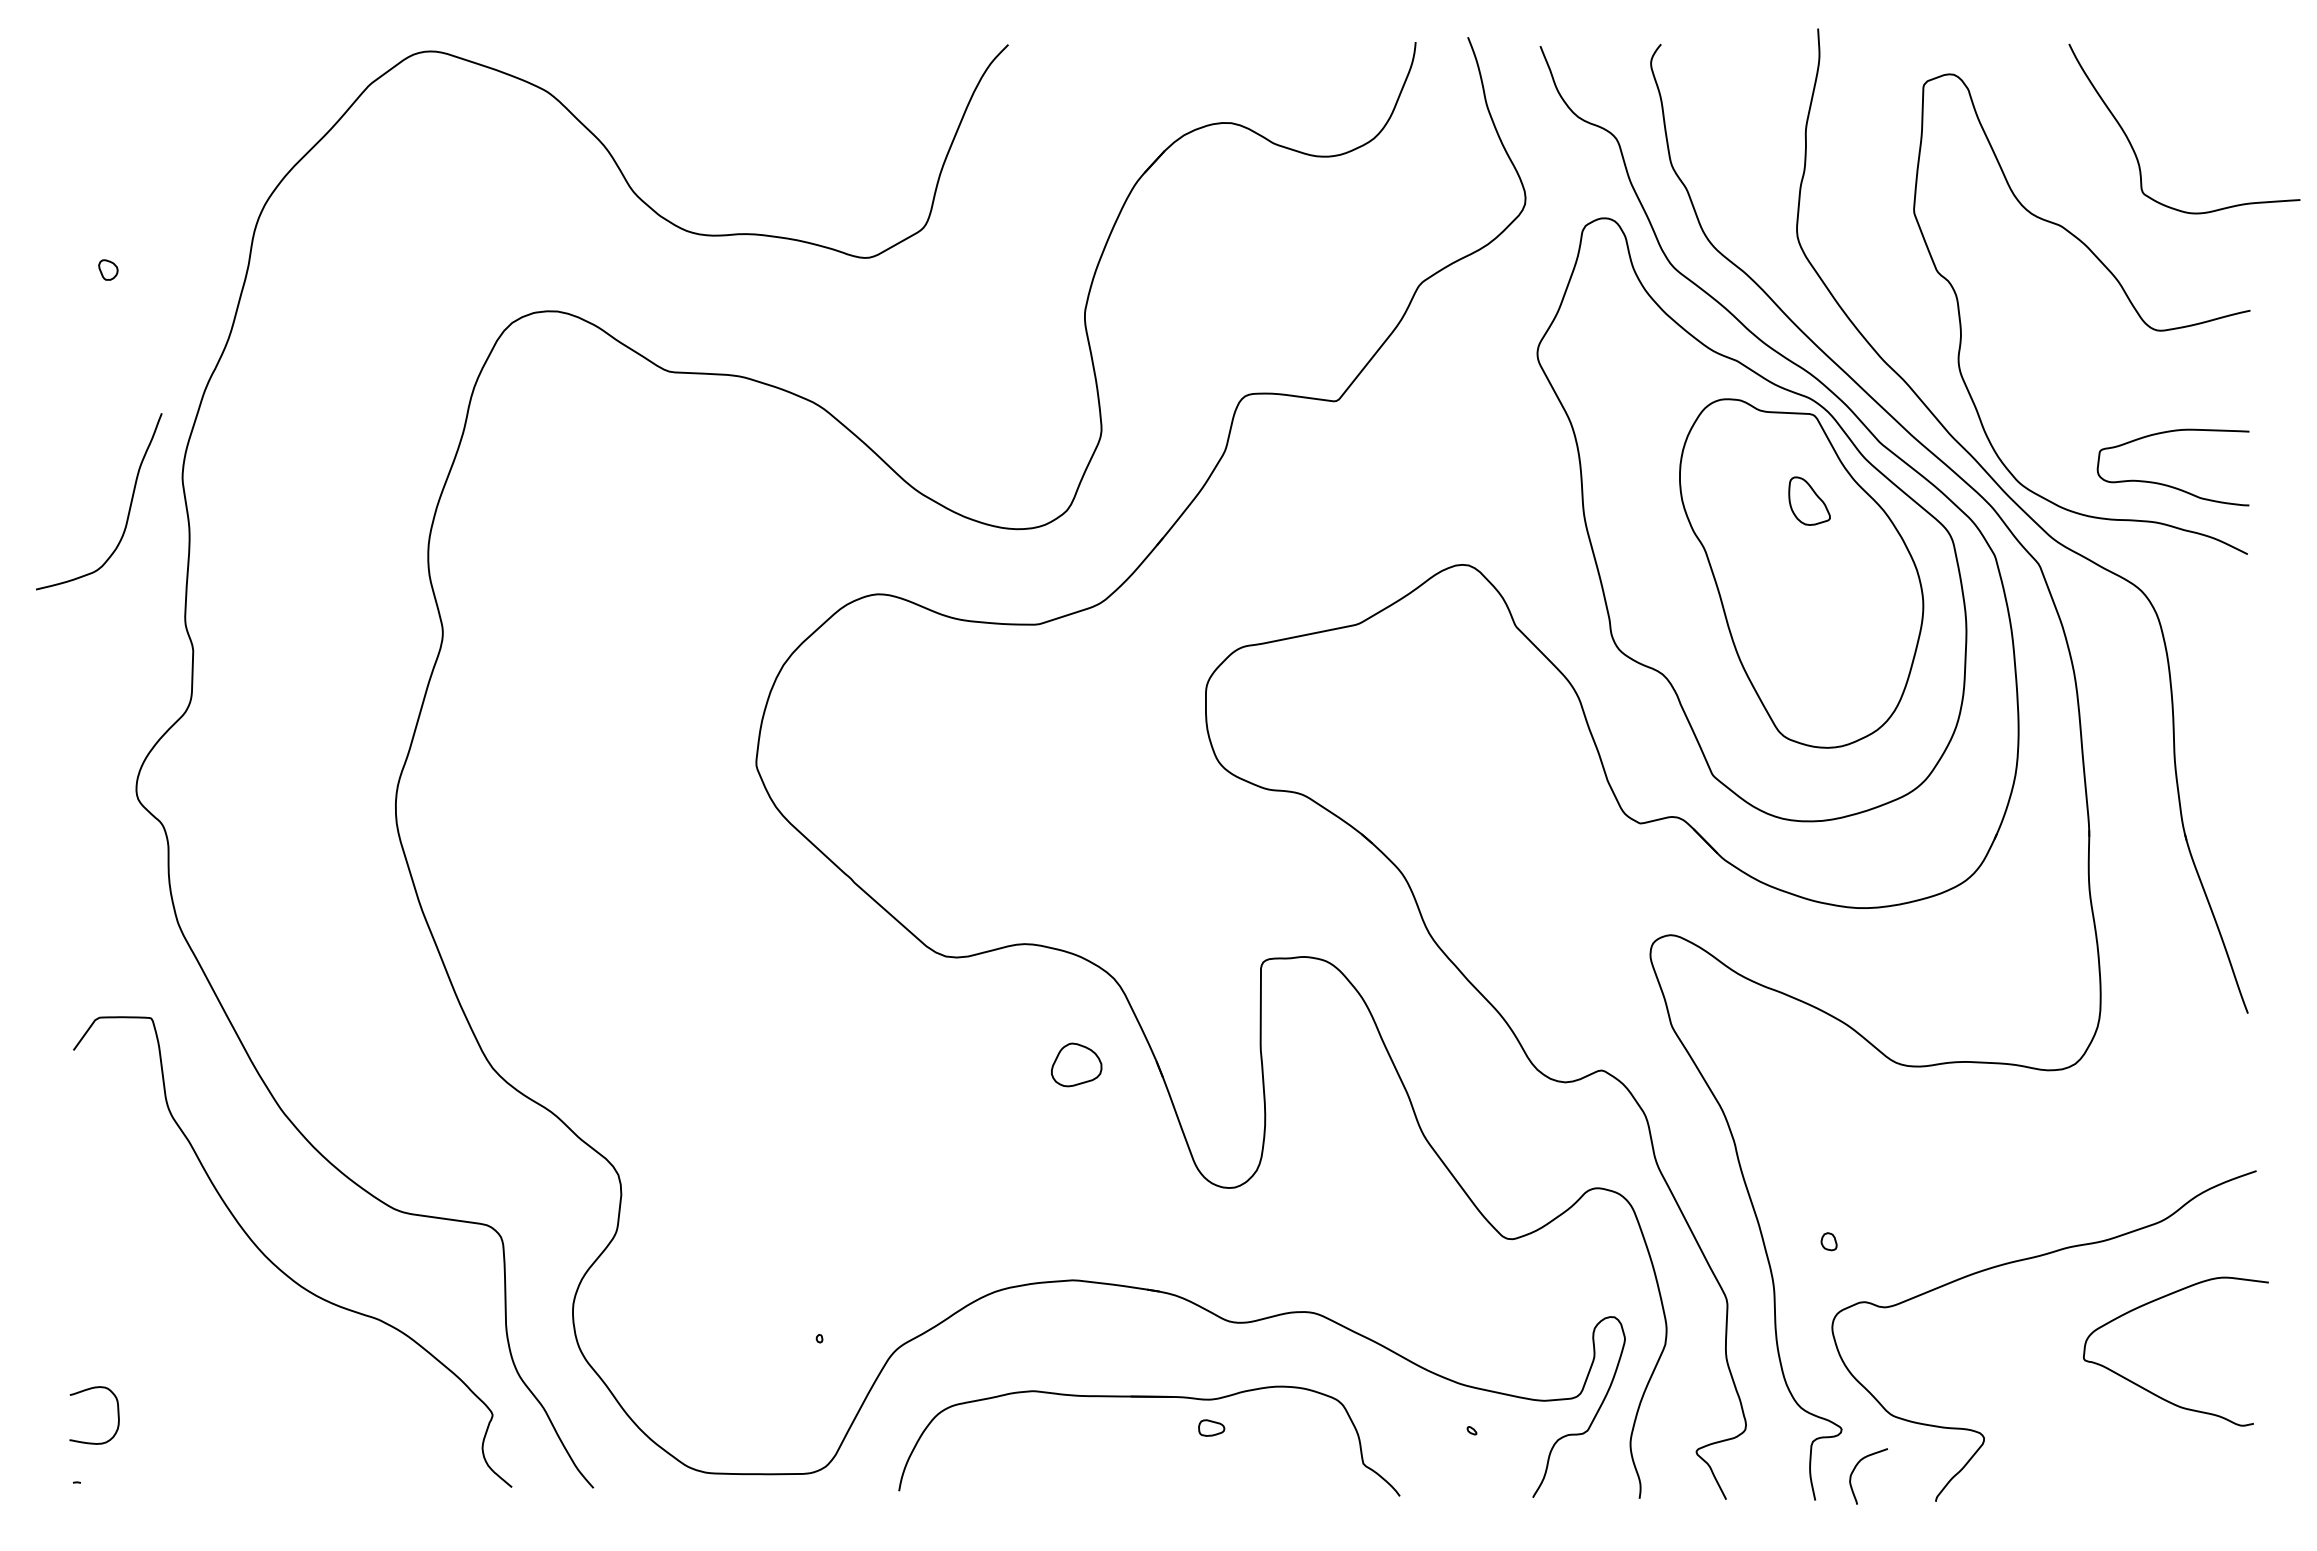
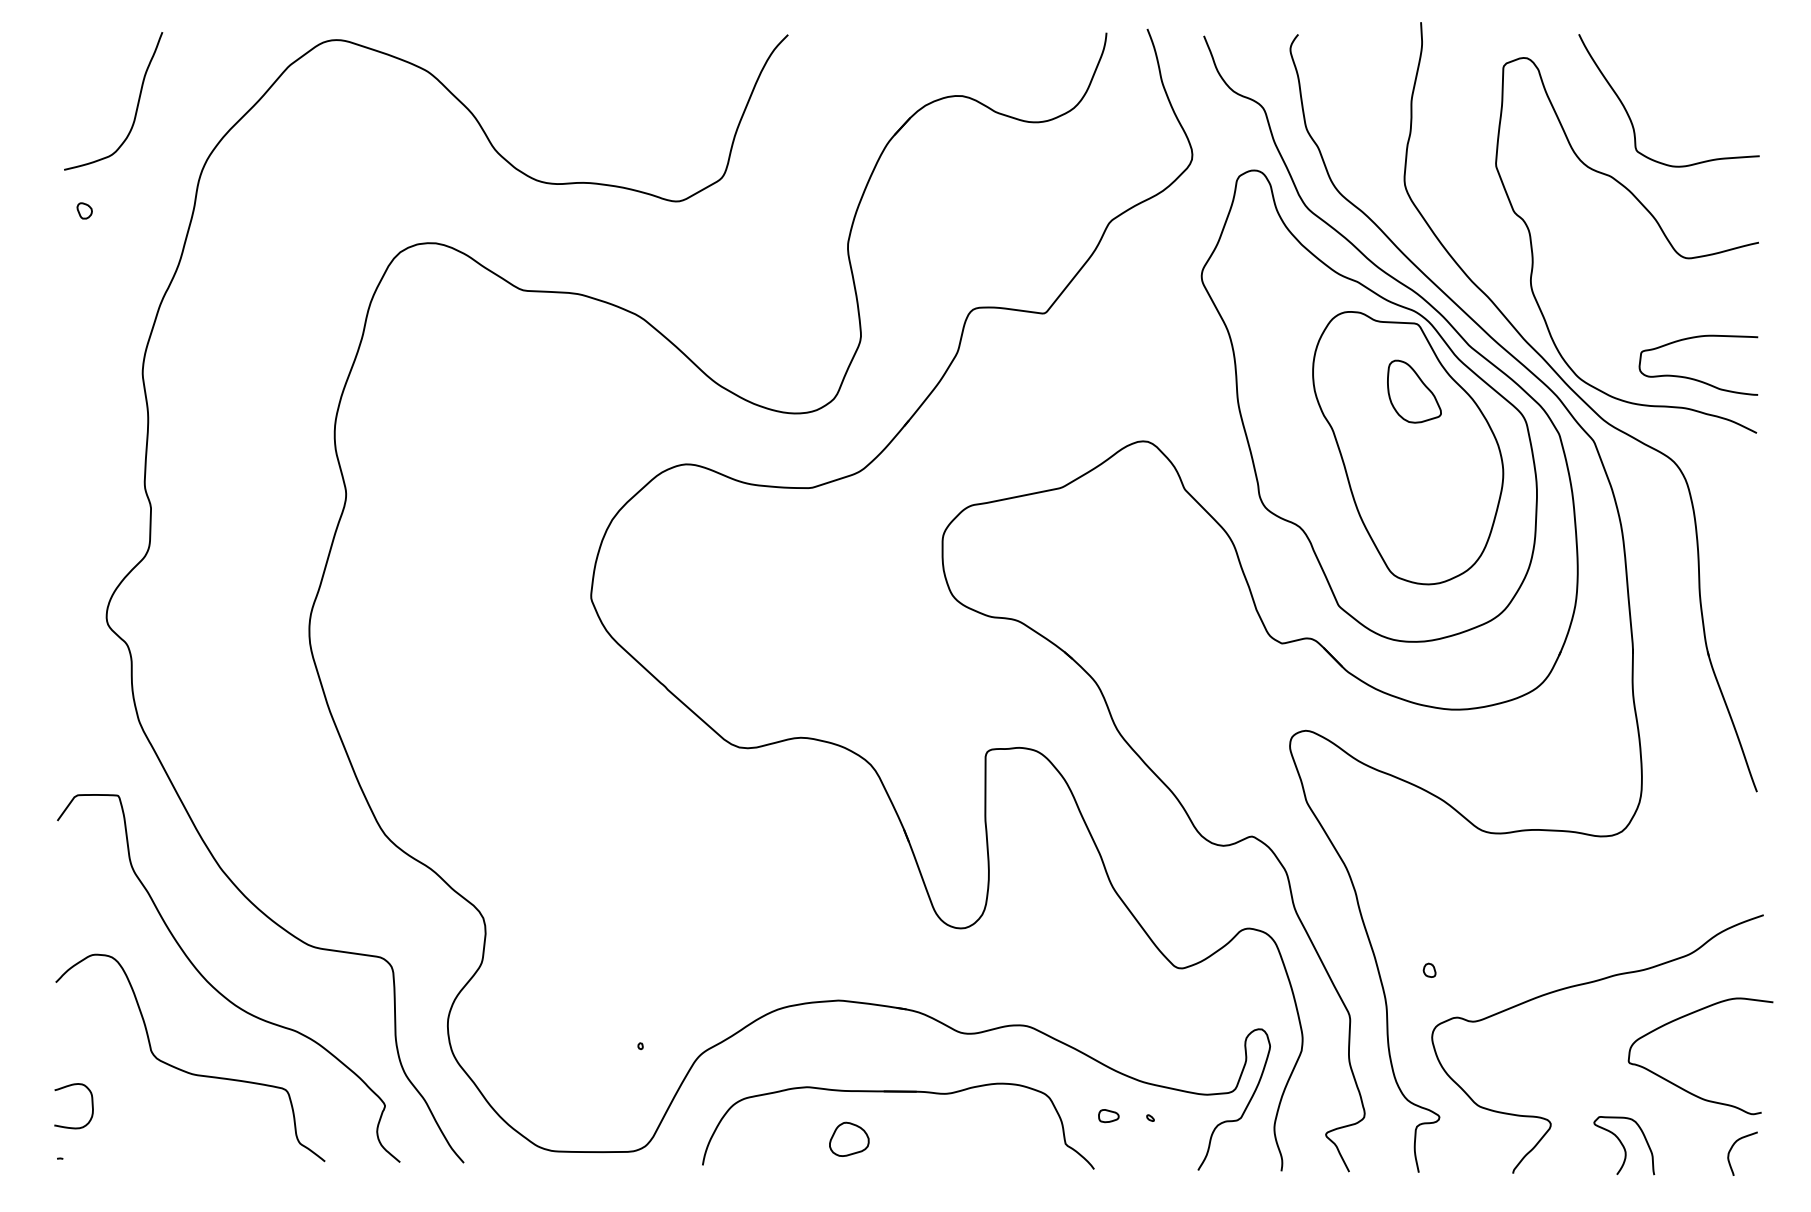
curve: (2135, 151) -> (1630, 118), moved
part: (1809, 500) -> (1414, 391), size x1.67
curve: (129, 505) -> (137, 104), moved
part: (1076, 1064) -> (849, 1139), moved
curve: (238, 1370) -> (186, 1071), added
part: (1211, 1427) -> (1108, 1115), moved
curve: (2077, 1465) -> (1623, 1145), added
curve: (1856, 1467) -> (1733, 1146), moved

